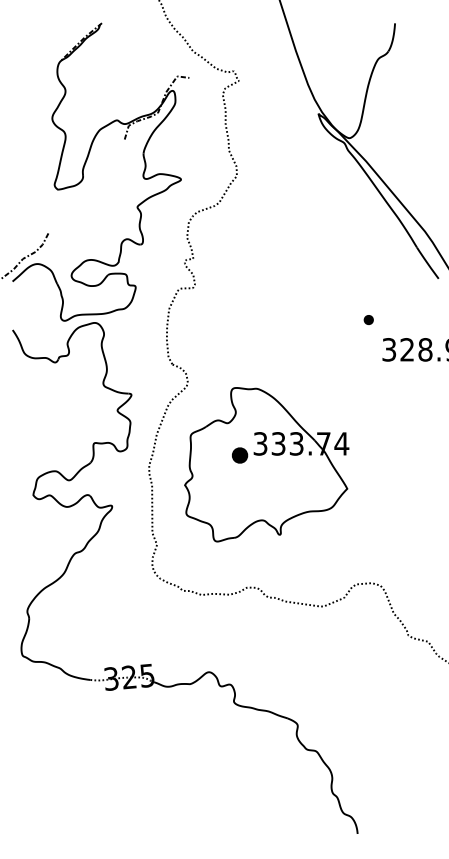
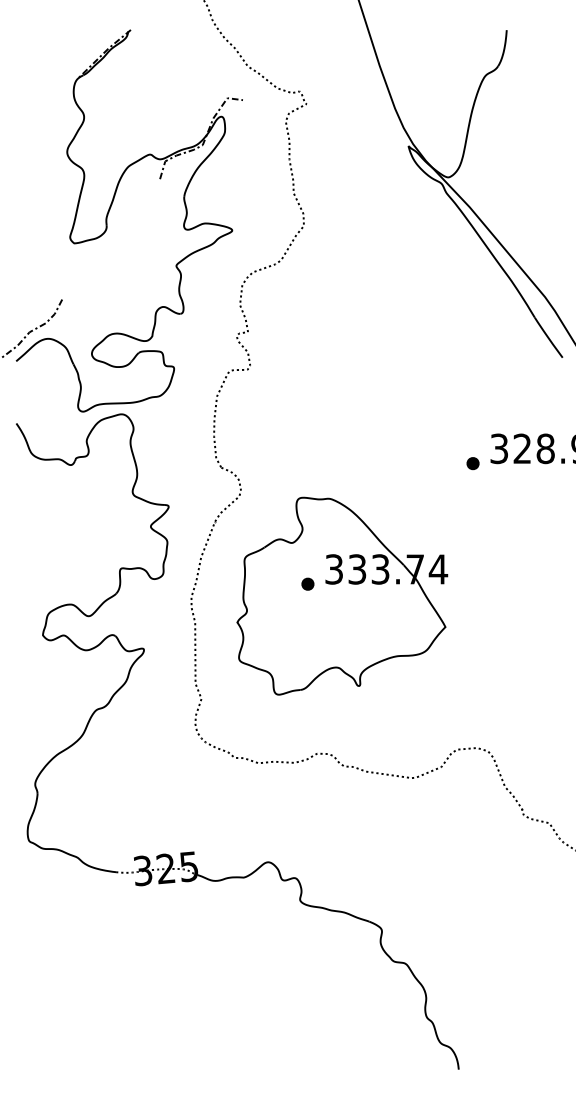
part: (368, 319) -> (472, 463), moved
part: (239, 454) -> (307, 583), size x0.62

